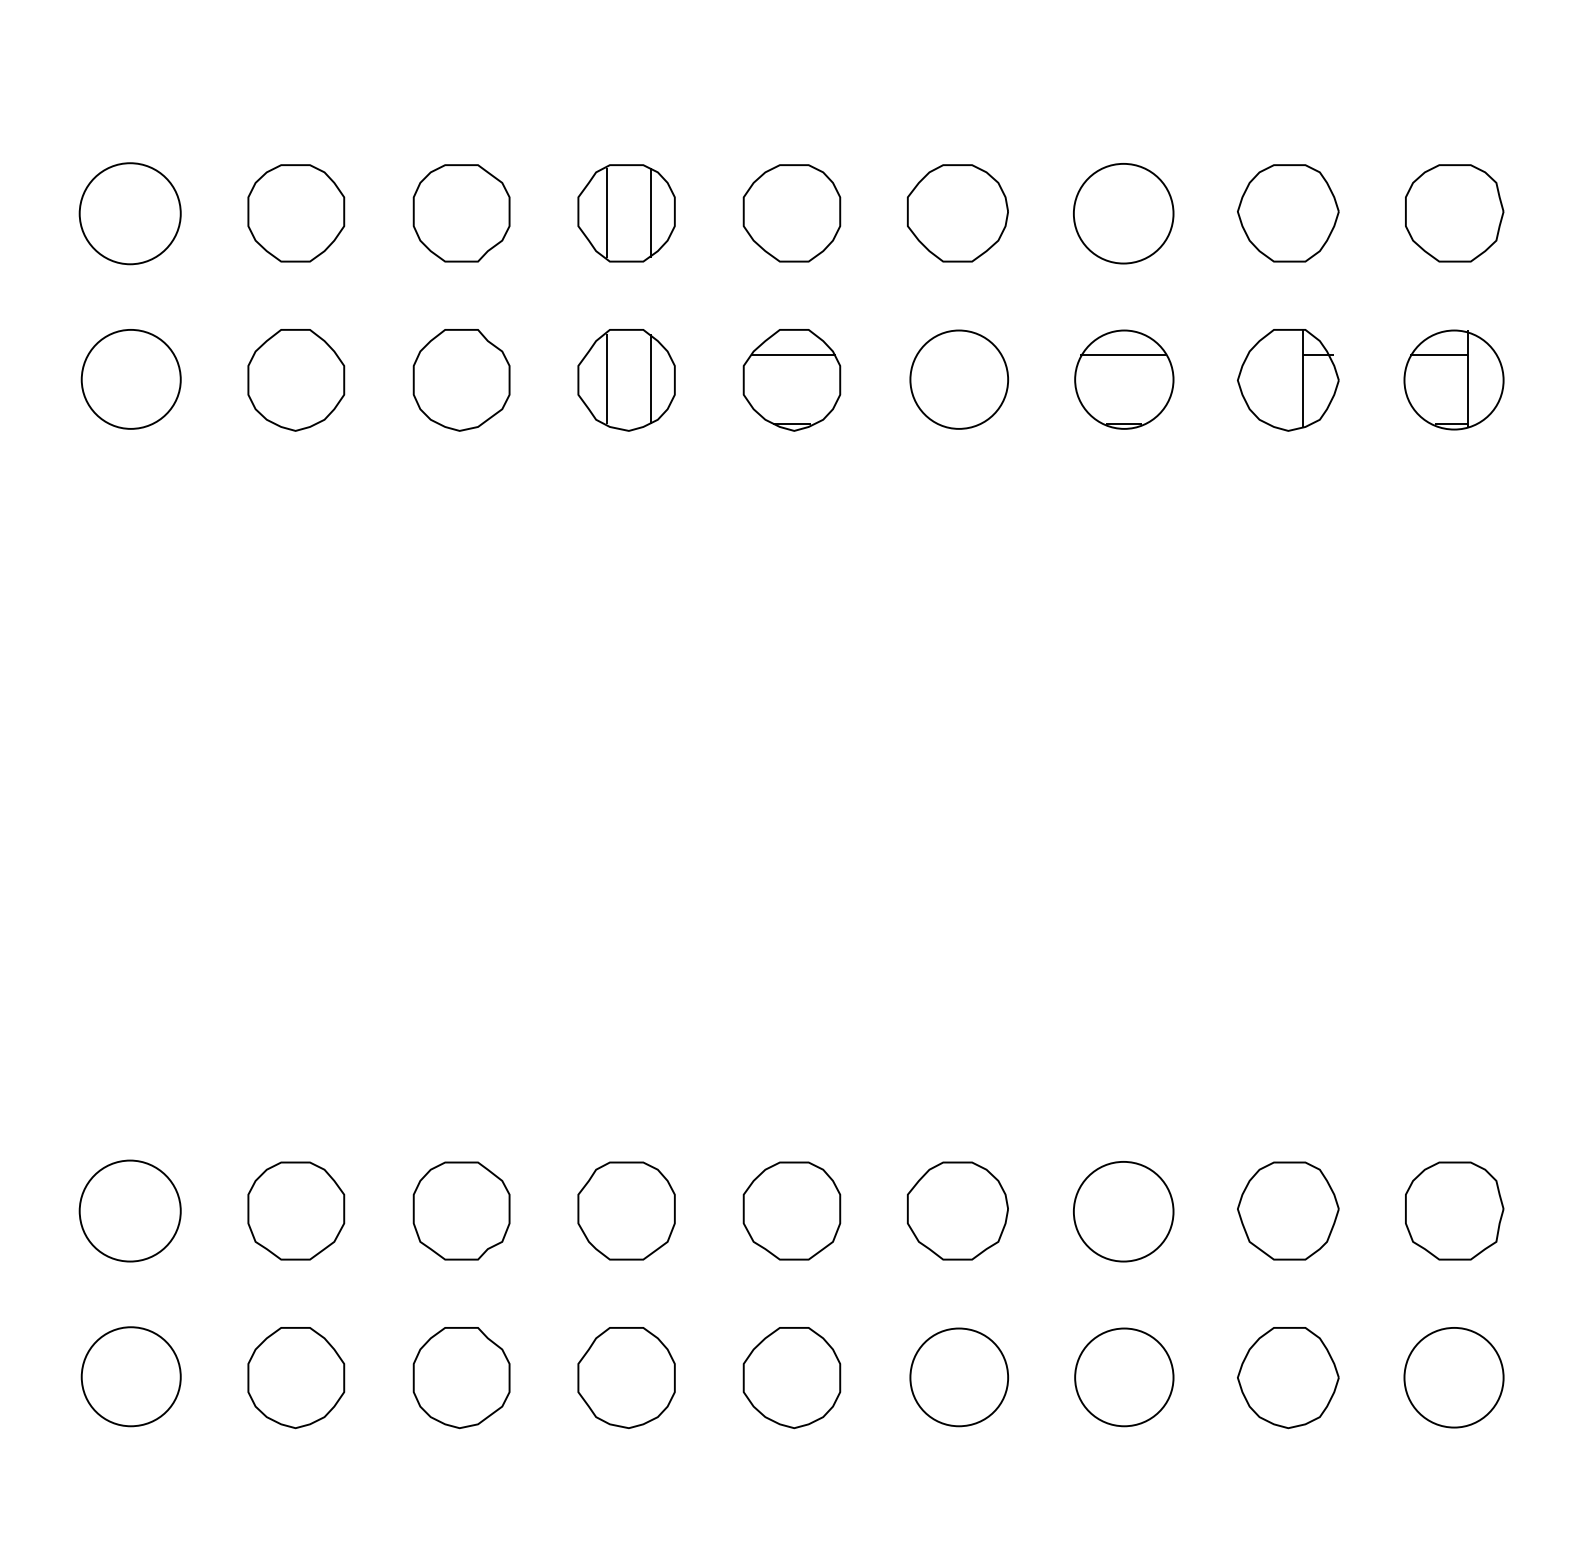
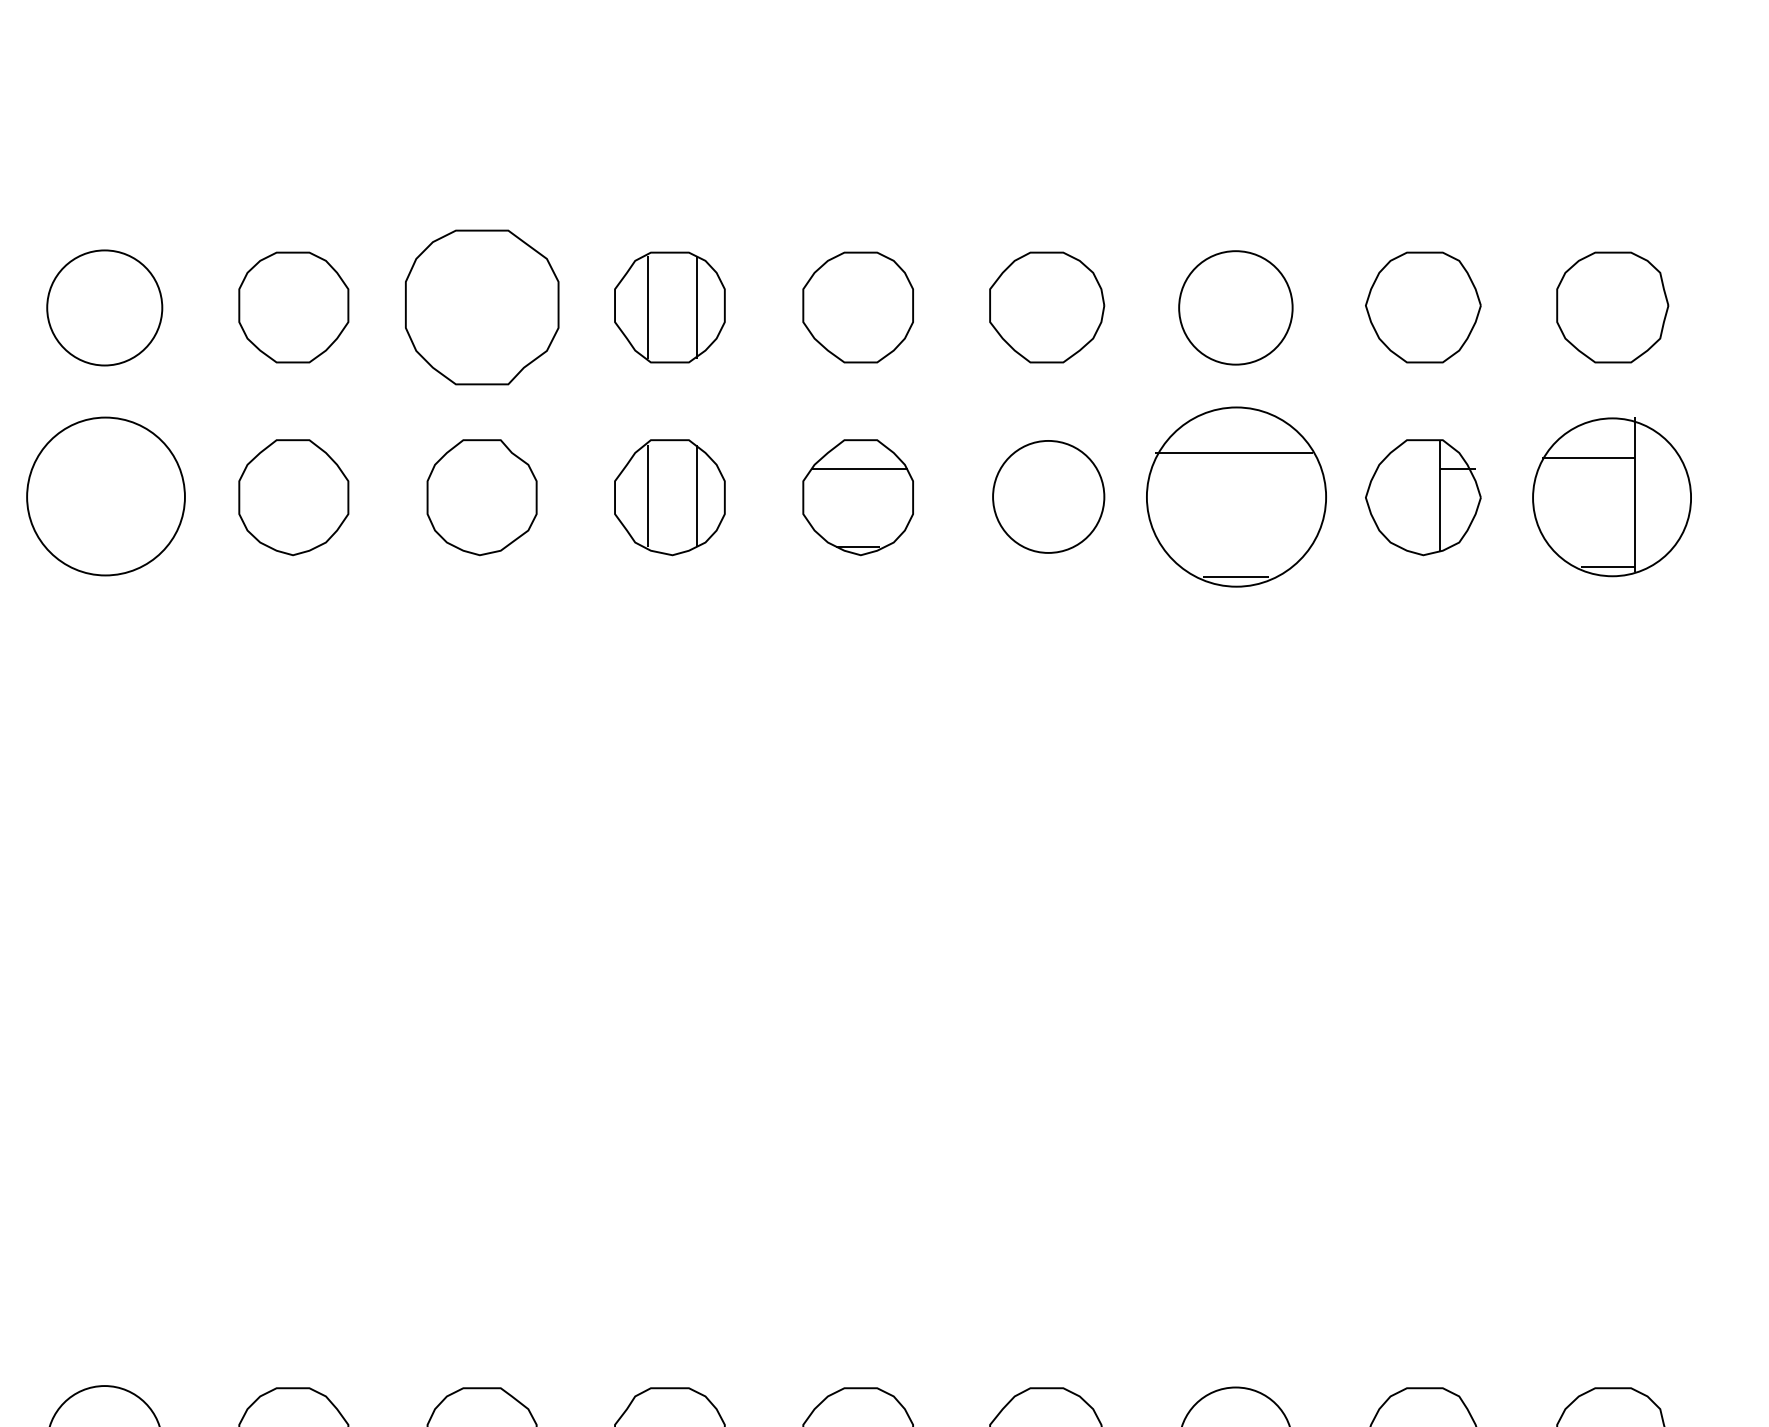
part: (461, 213) -> (481, 307), size x1.4
part: (130, 379) -> (105, 496), size x1.4
part: (1124, 379) -> (1236, 496), size x1.6
part: (1453, 379) -> (1611, 496), size x1.4

